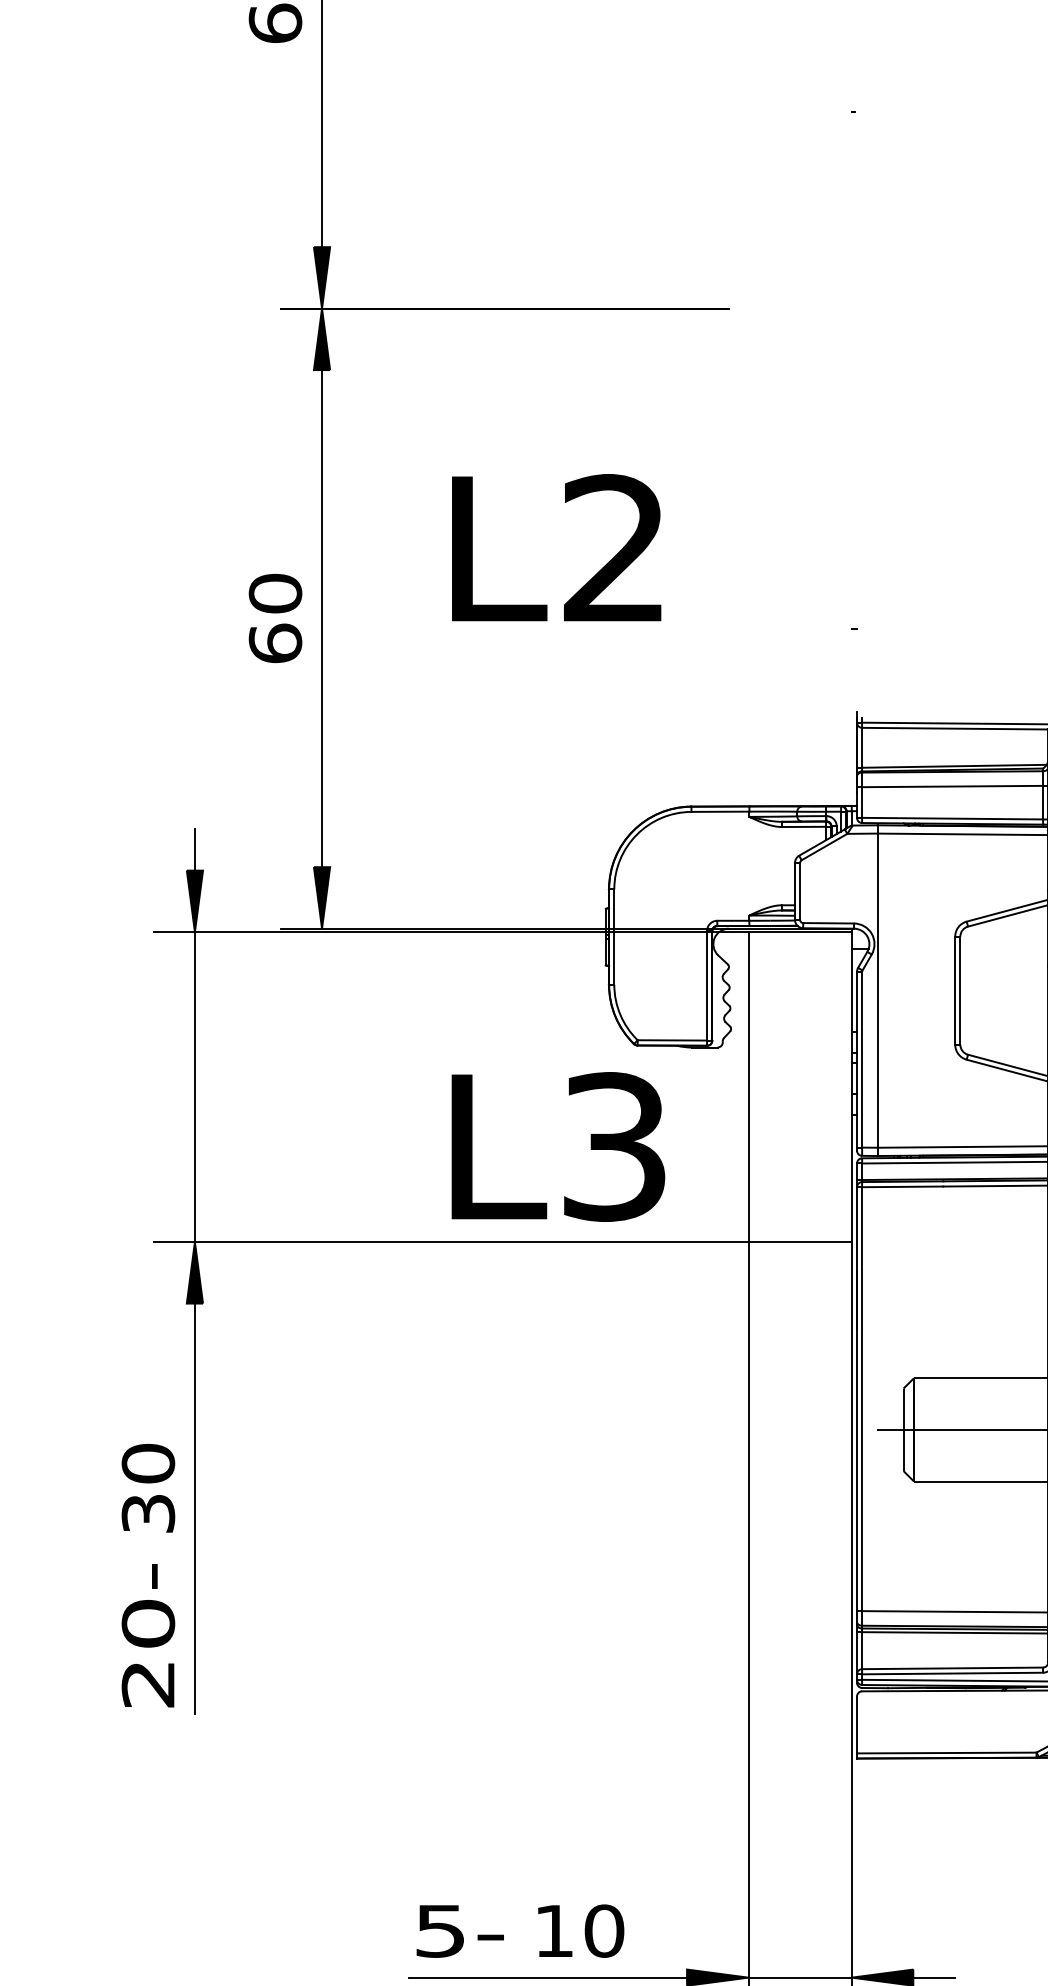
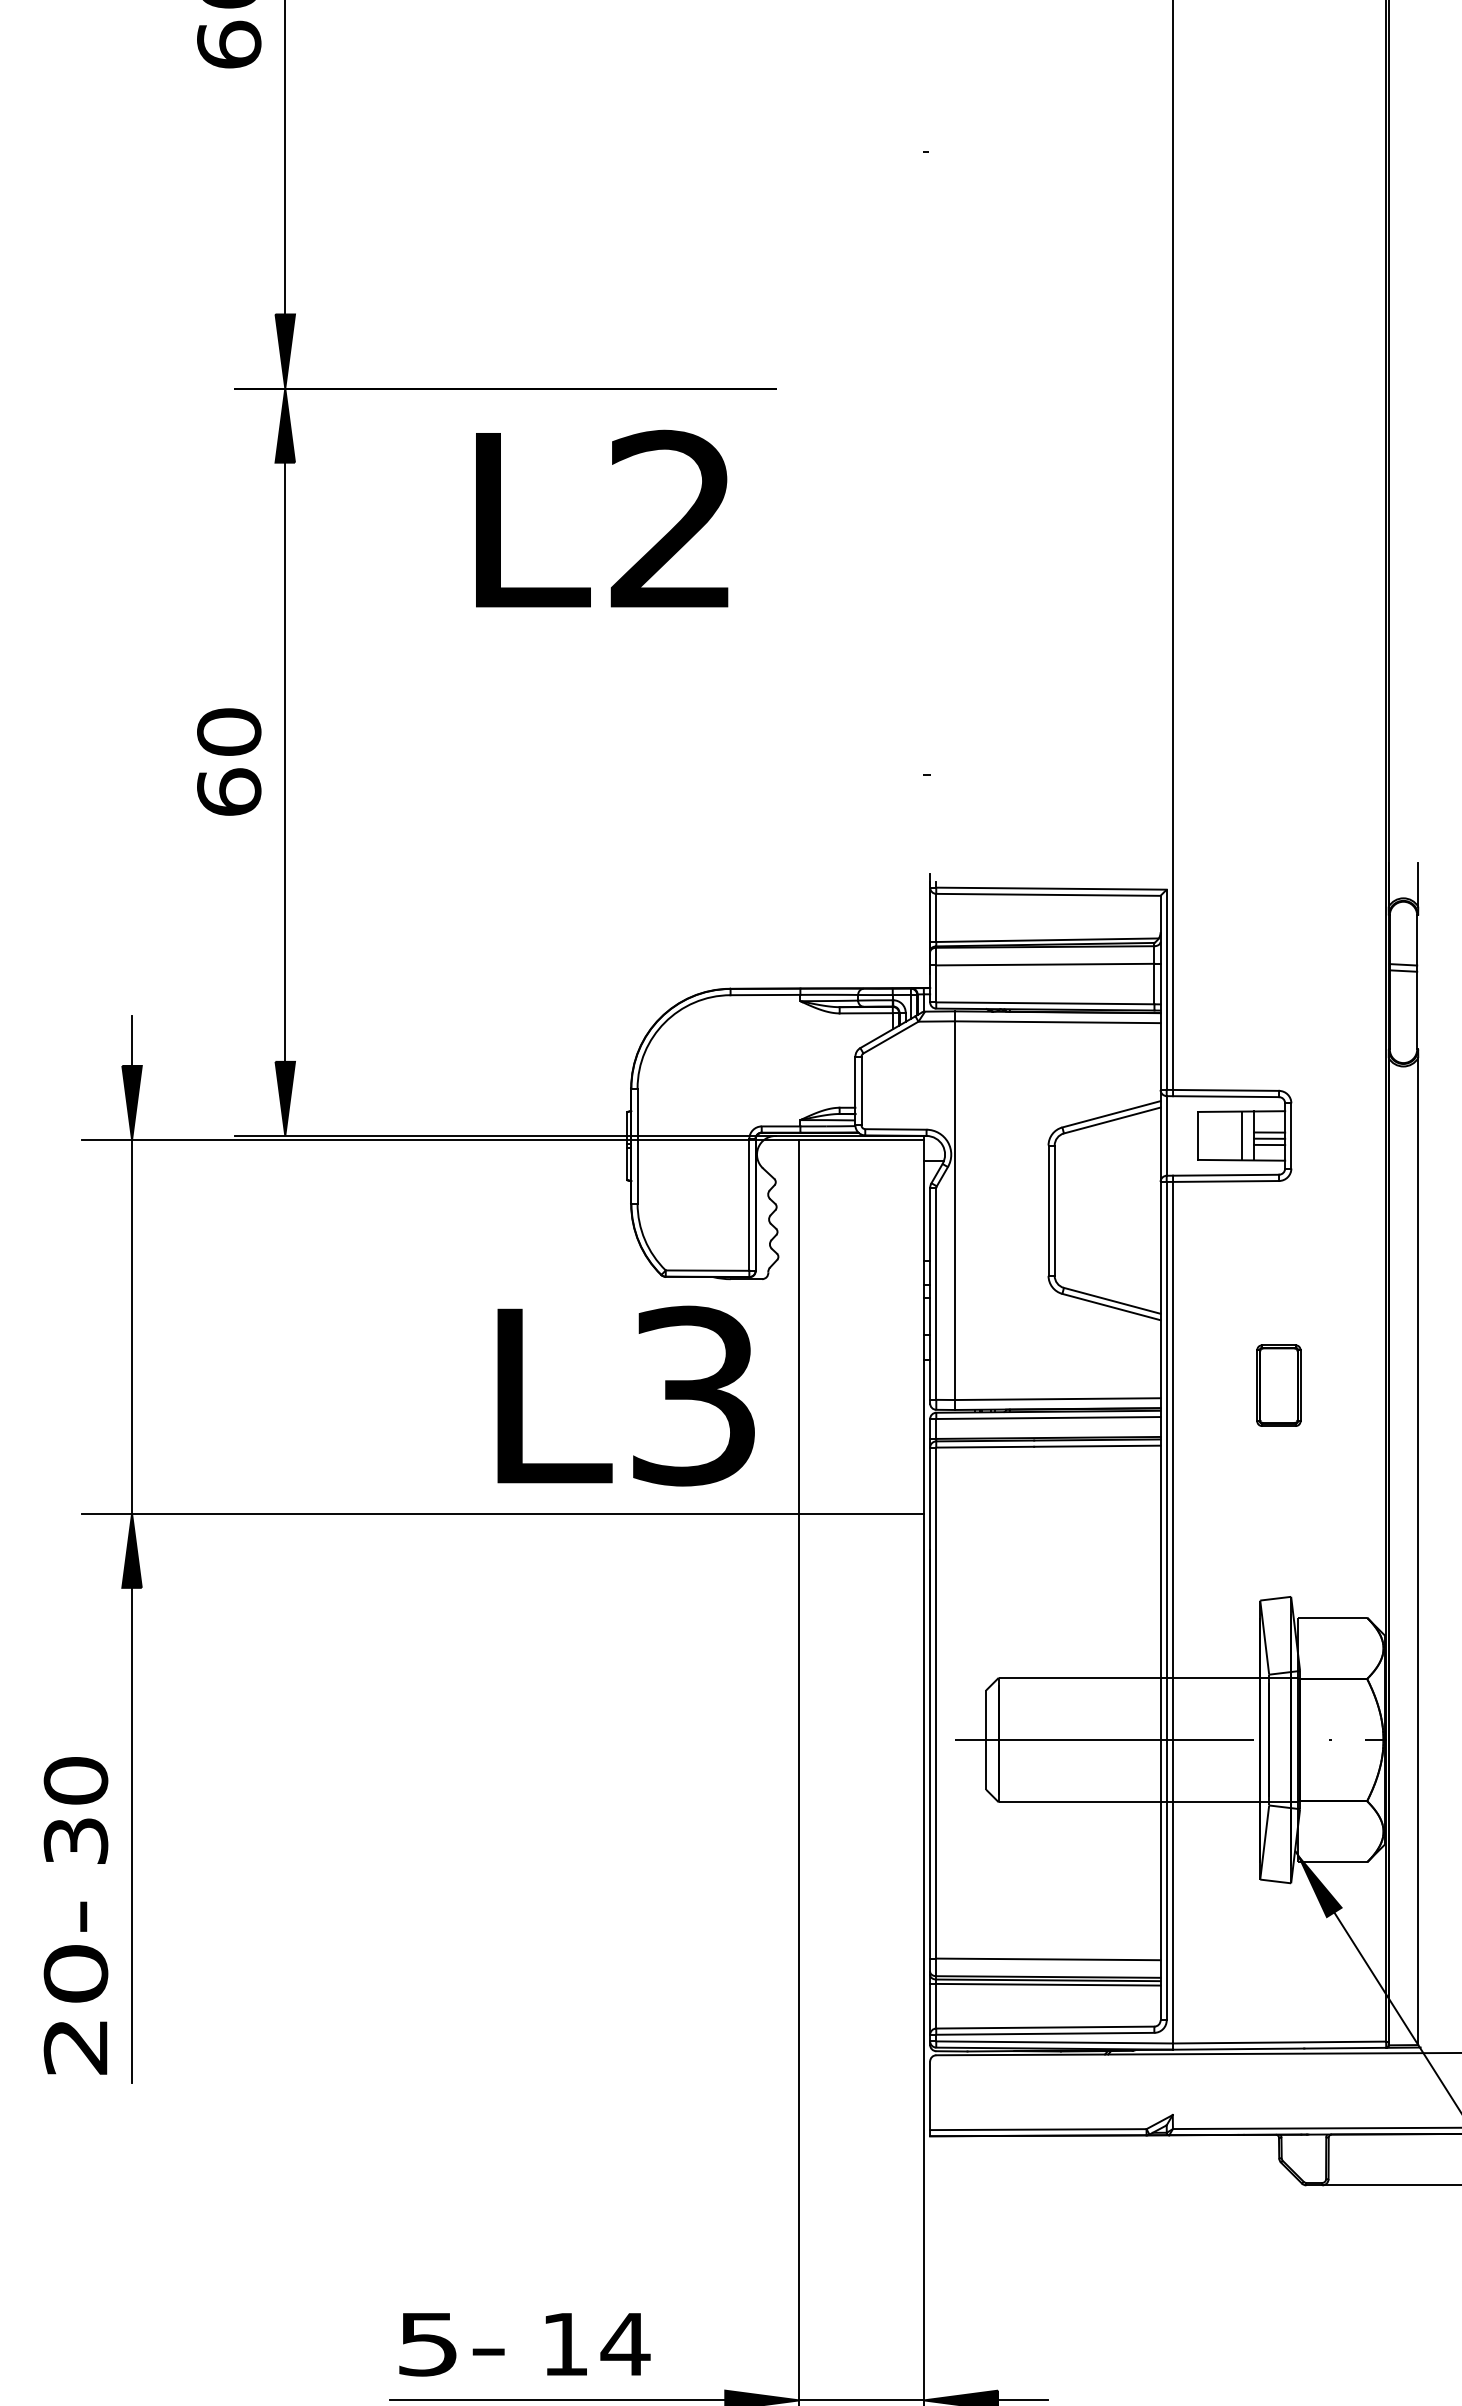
text: (556, 547) -> (602, 518), moved
text: (557, 1146) -> (625, 1395), moved
text: (604, 1931) -> (625, 2344), 10 -> 14

